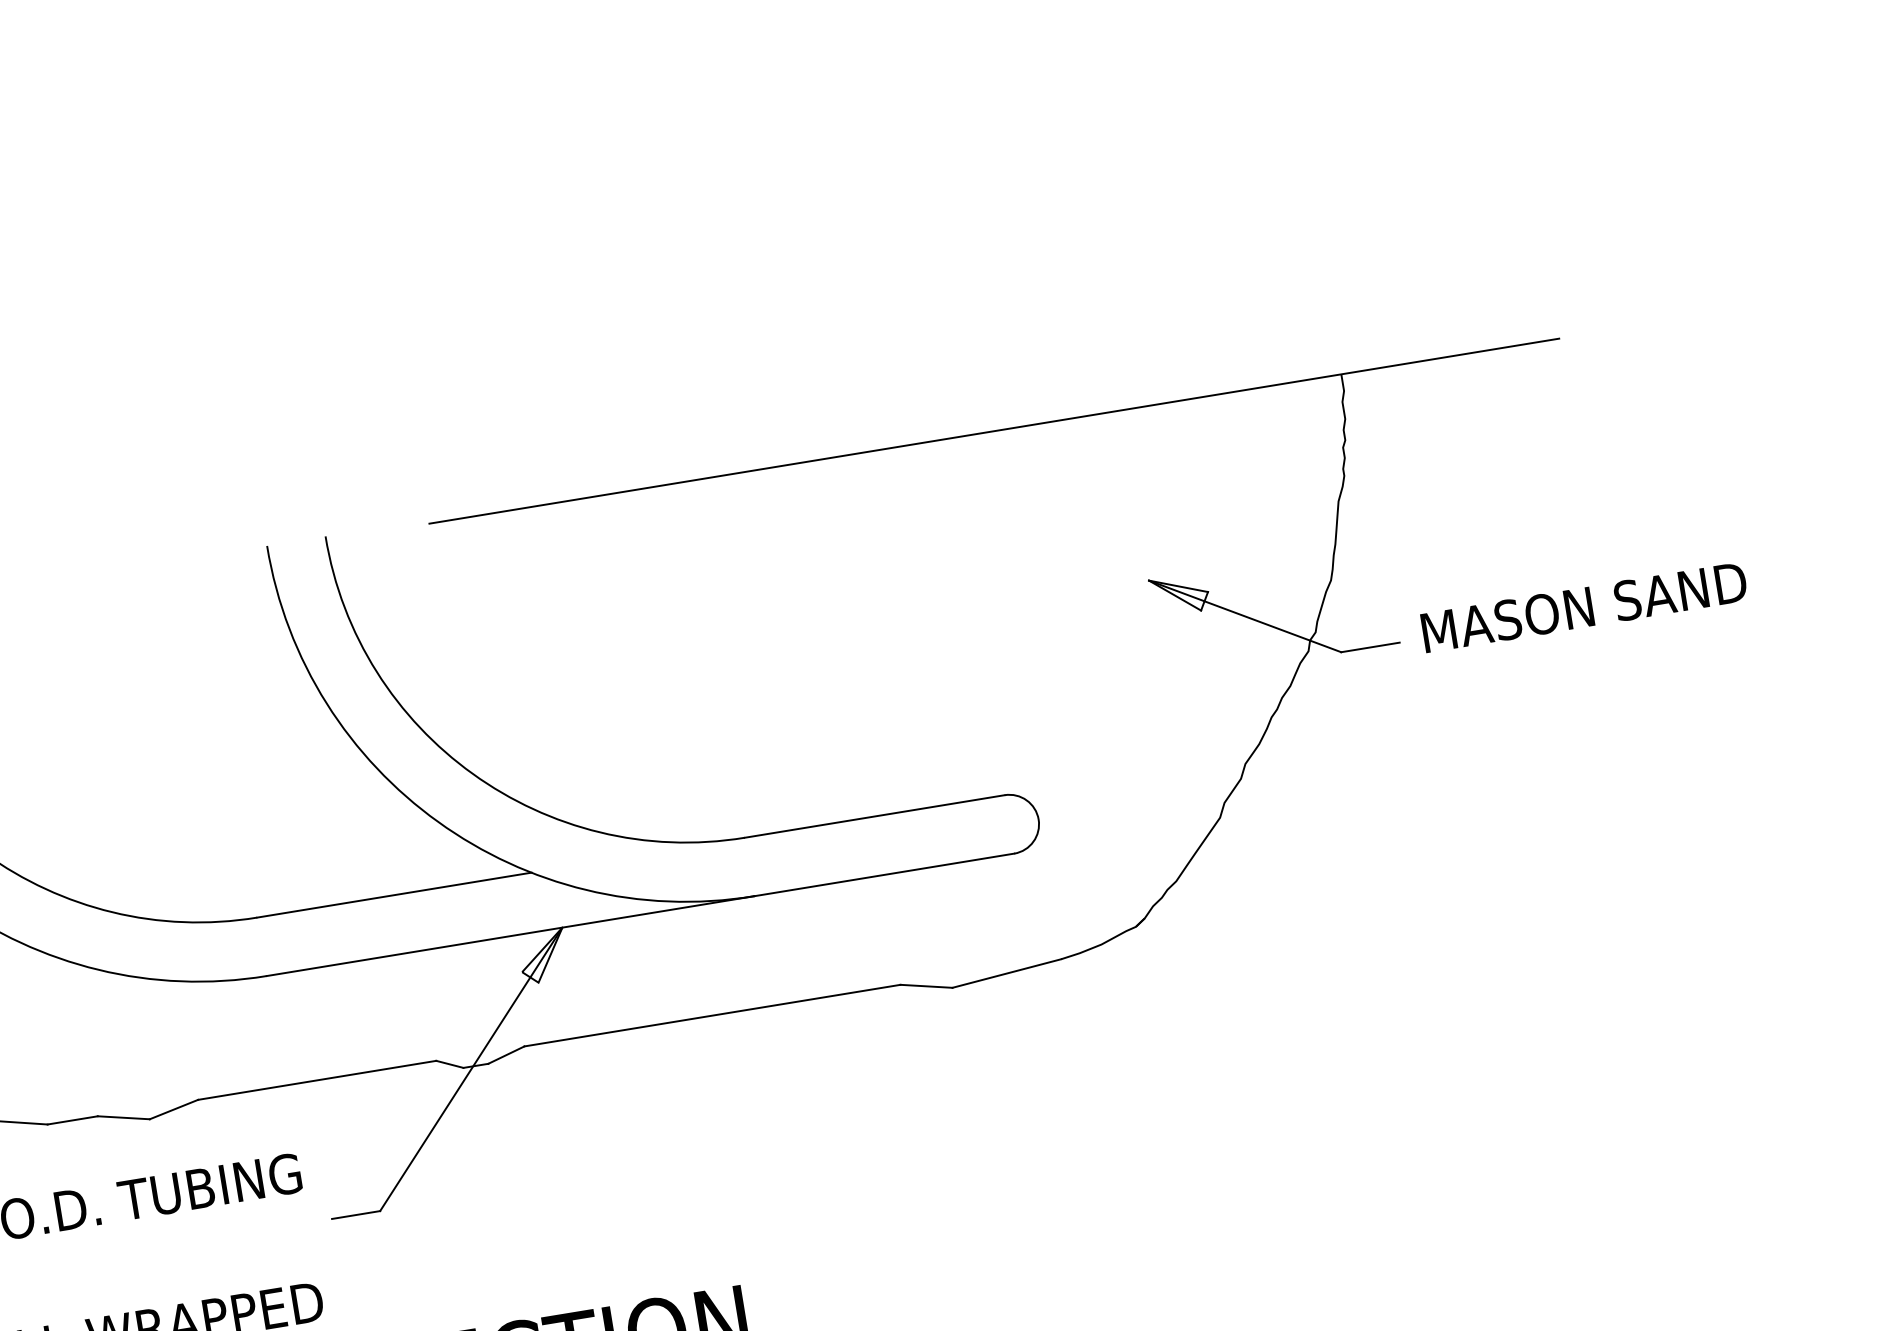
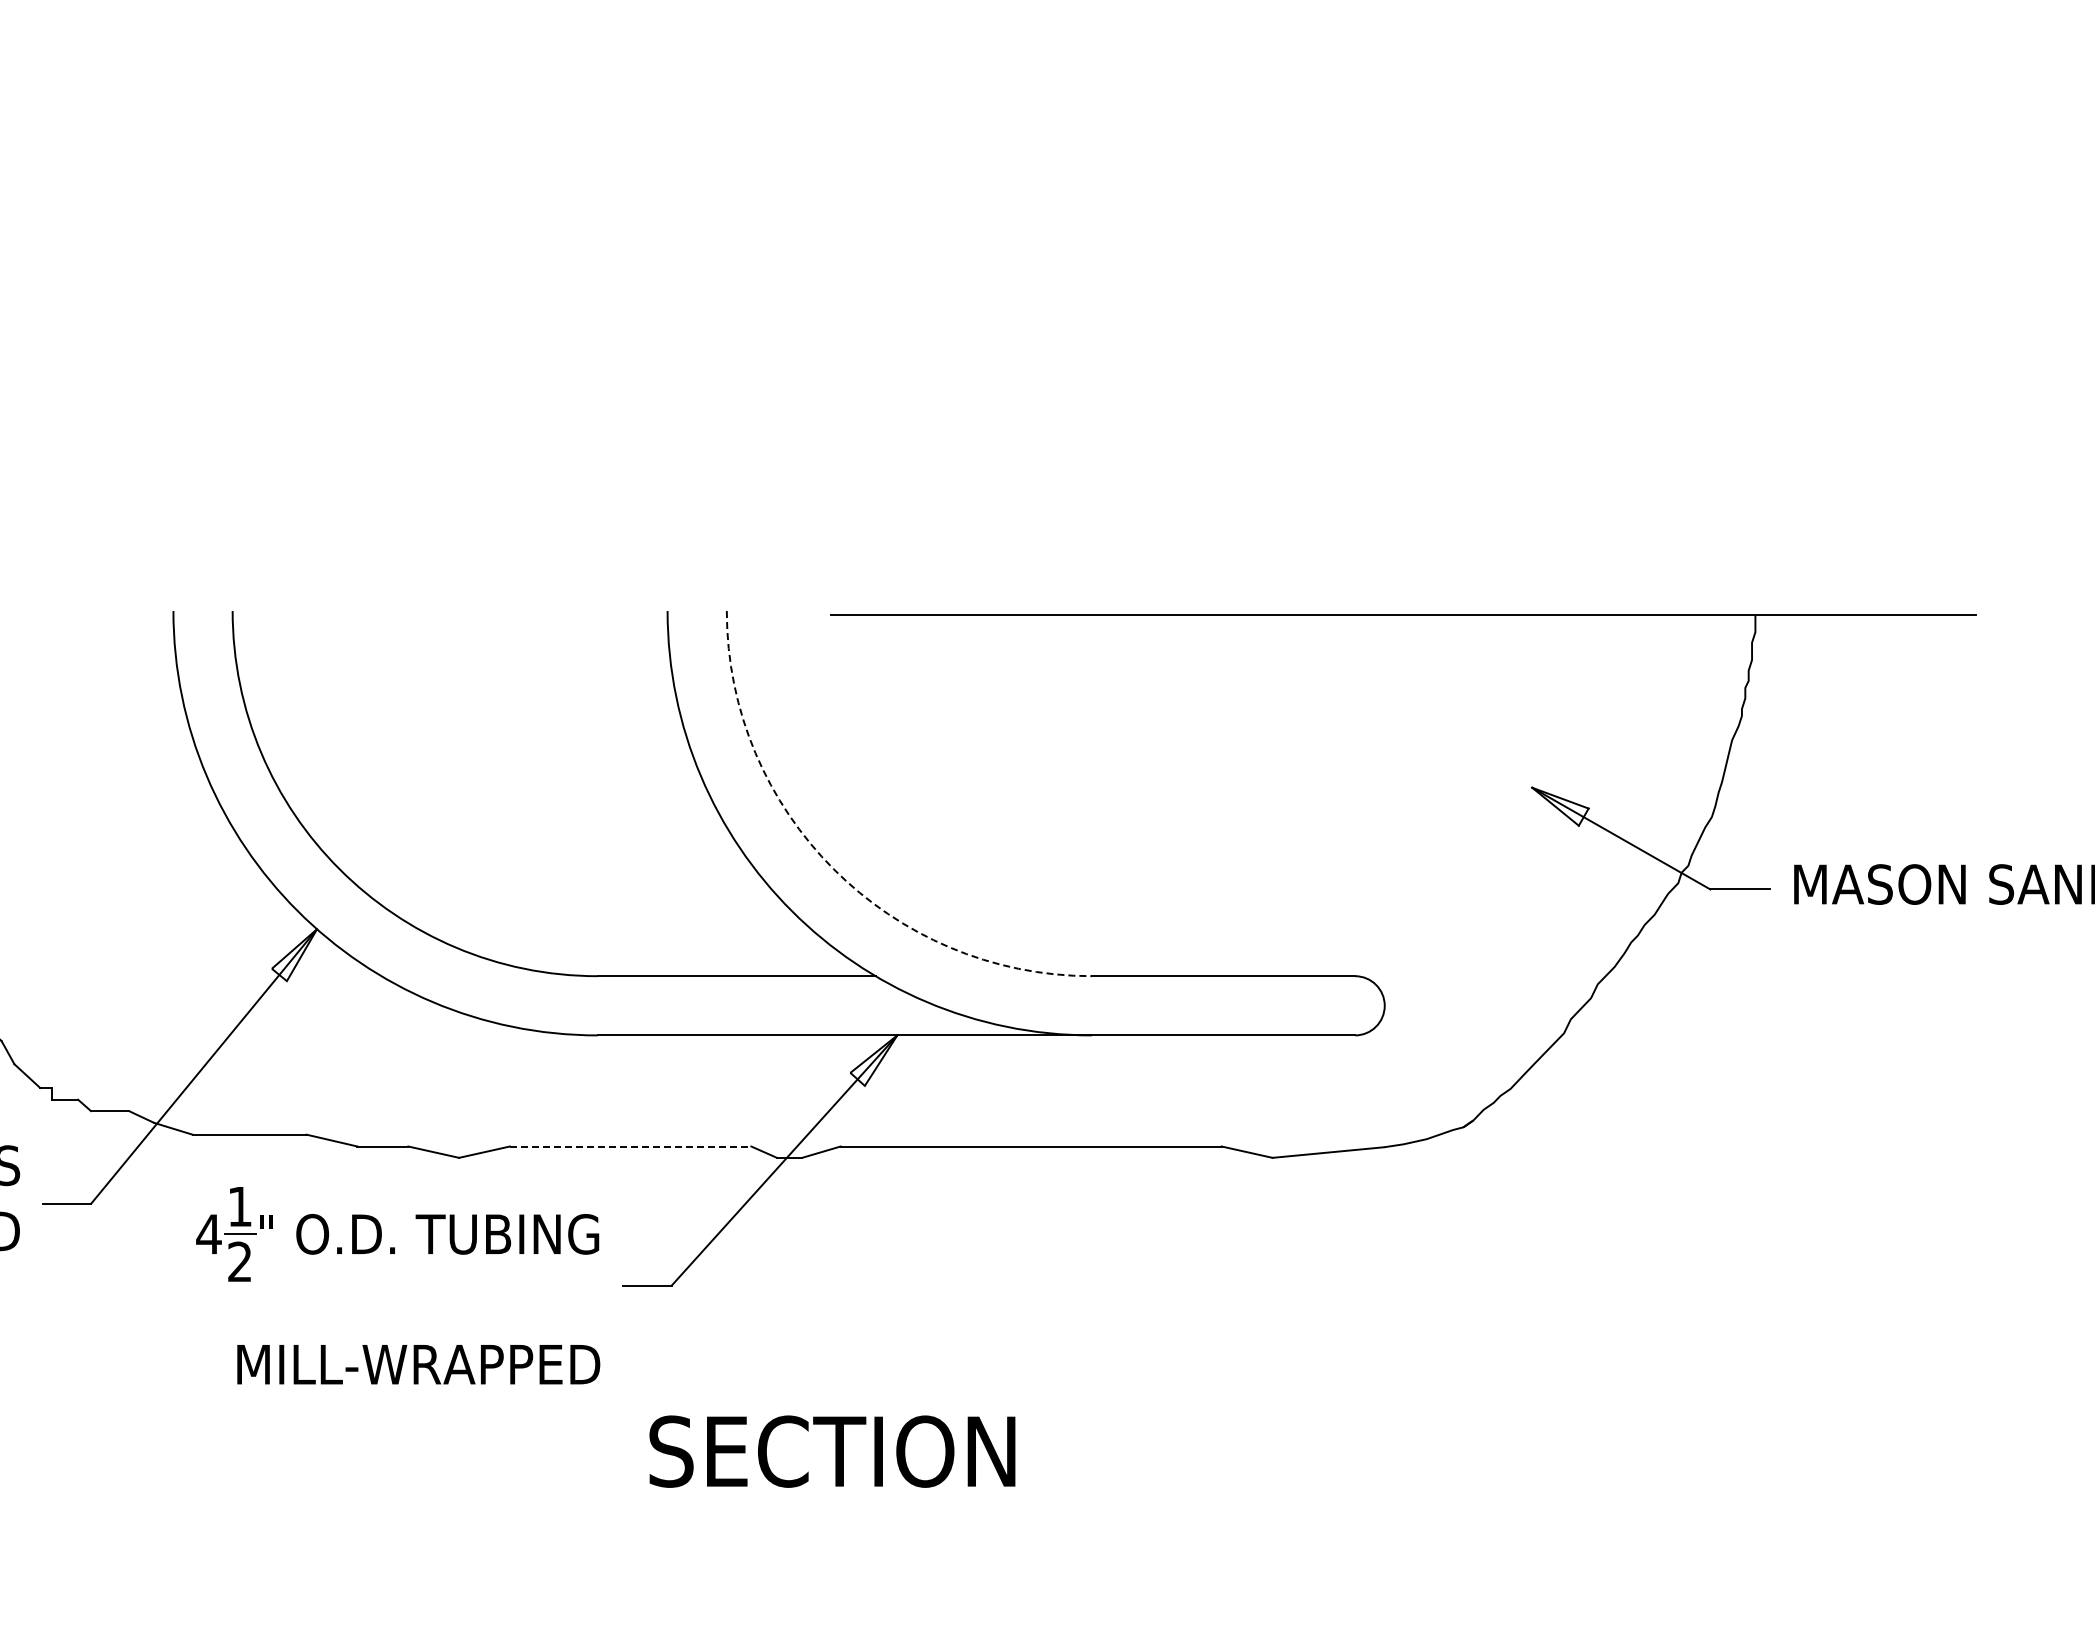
arc: (472, 774) -> (833, 869), solid -> dashed
line: (317, 1080) -> (630, 1146), solid -> dashed

